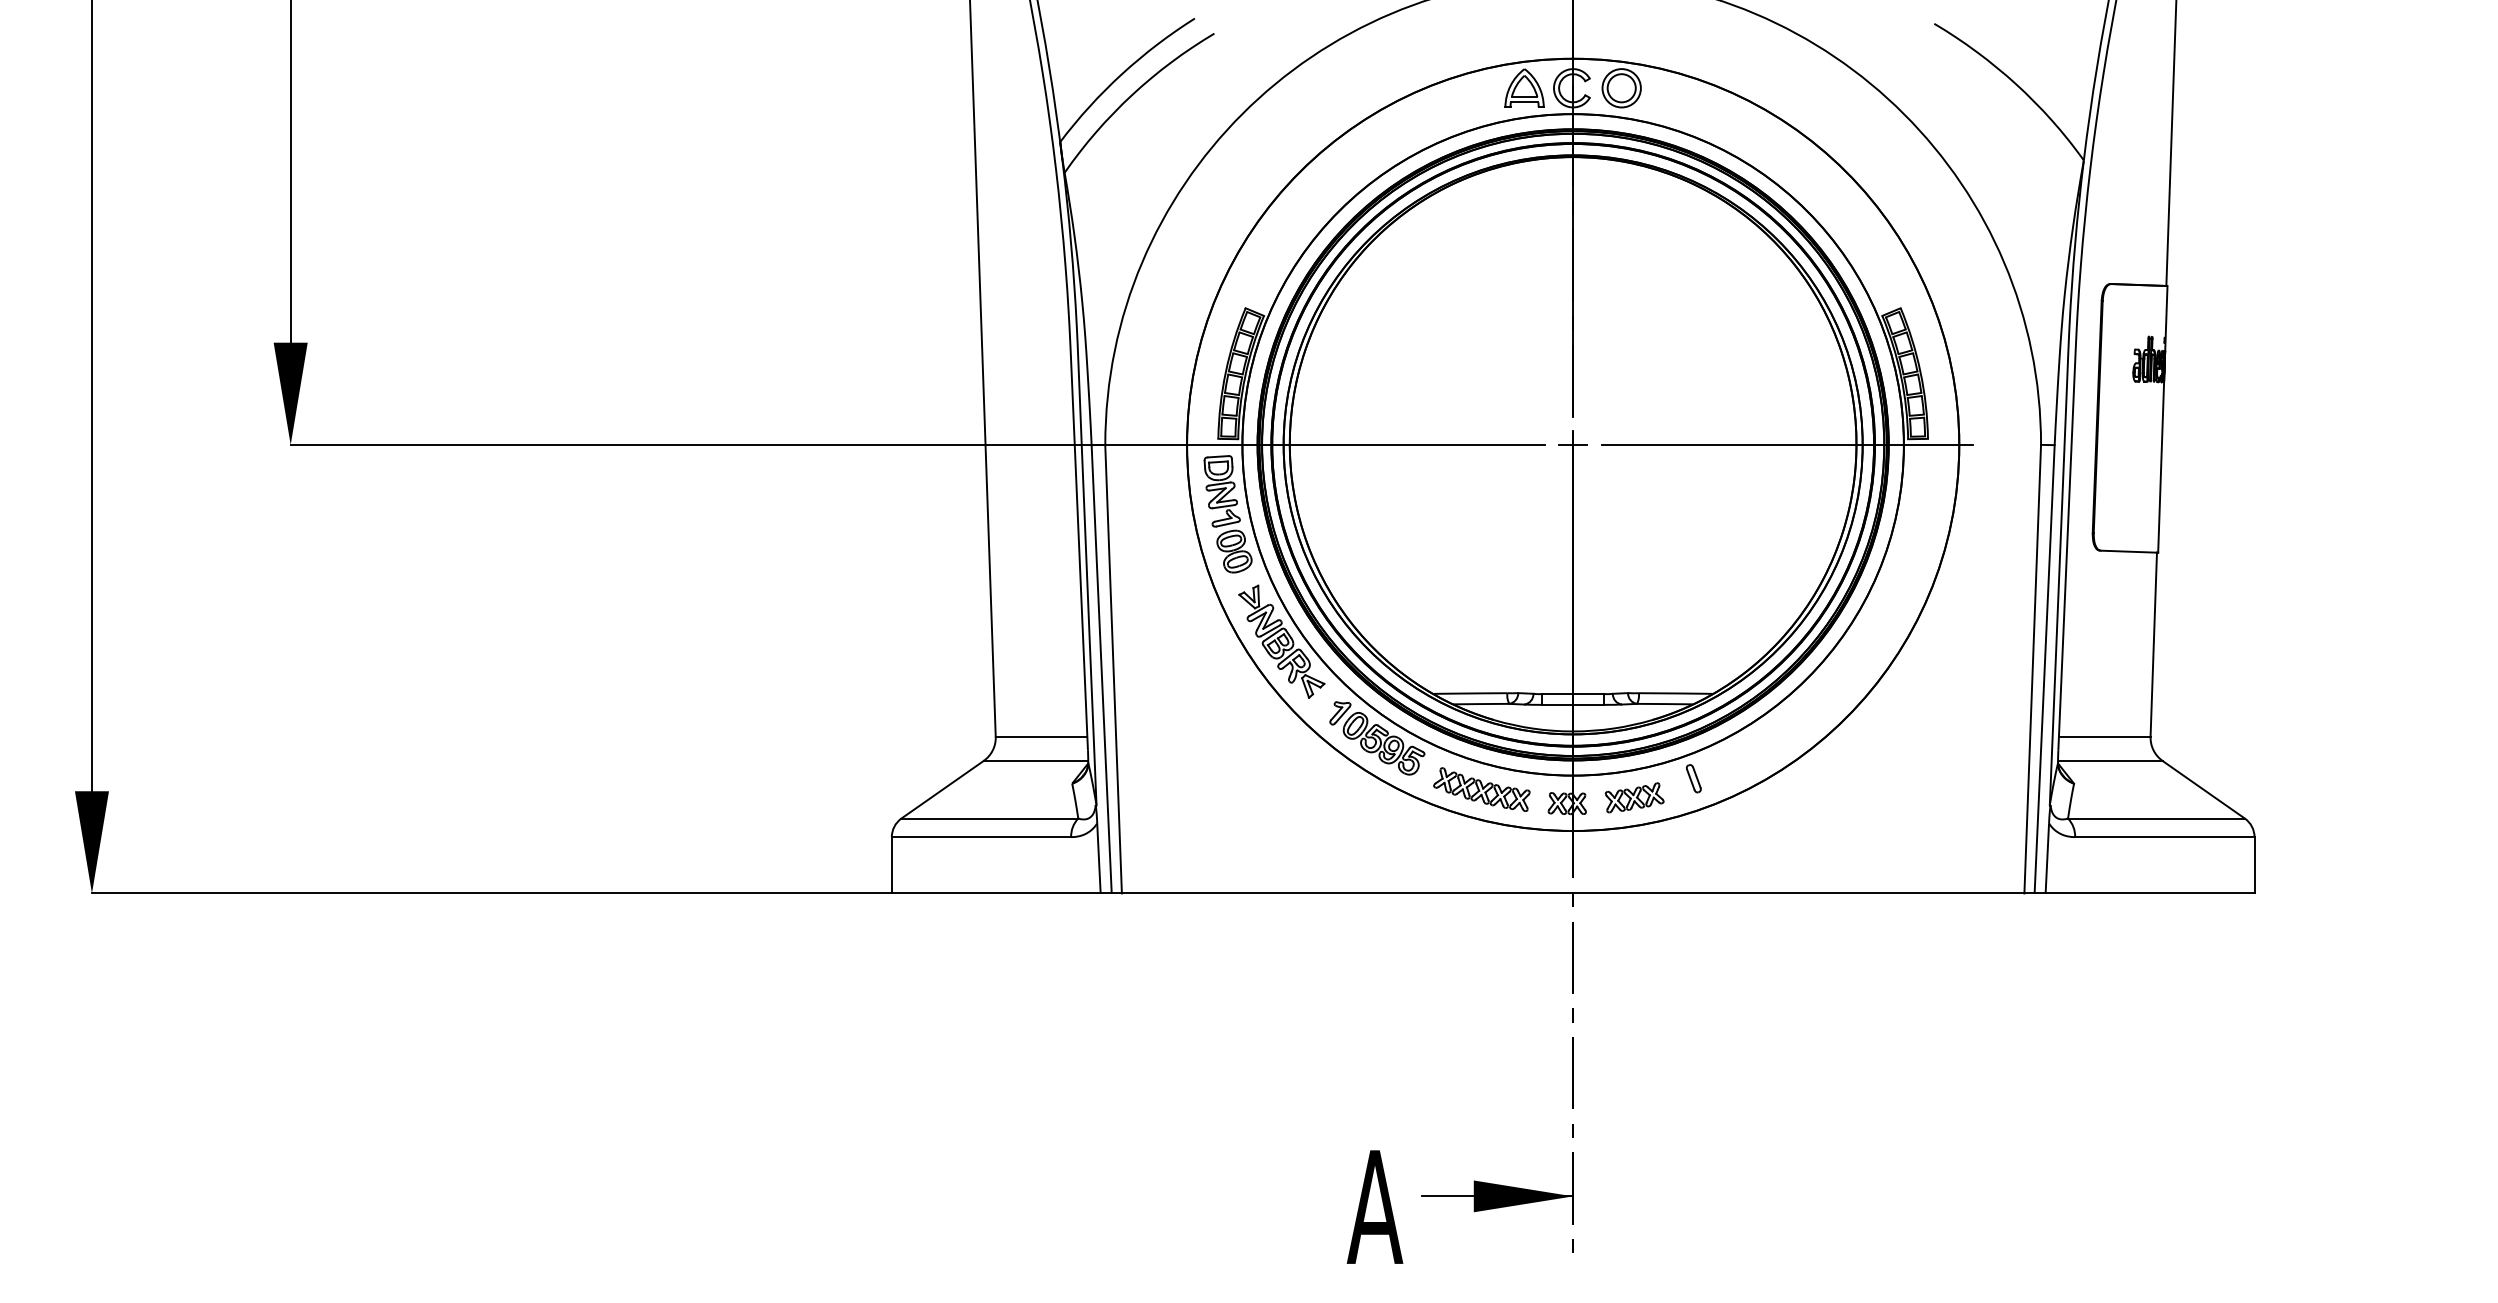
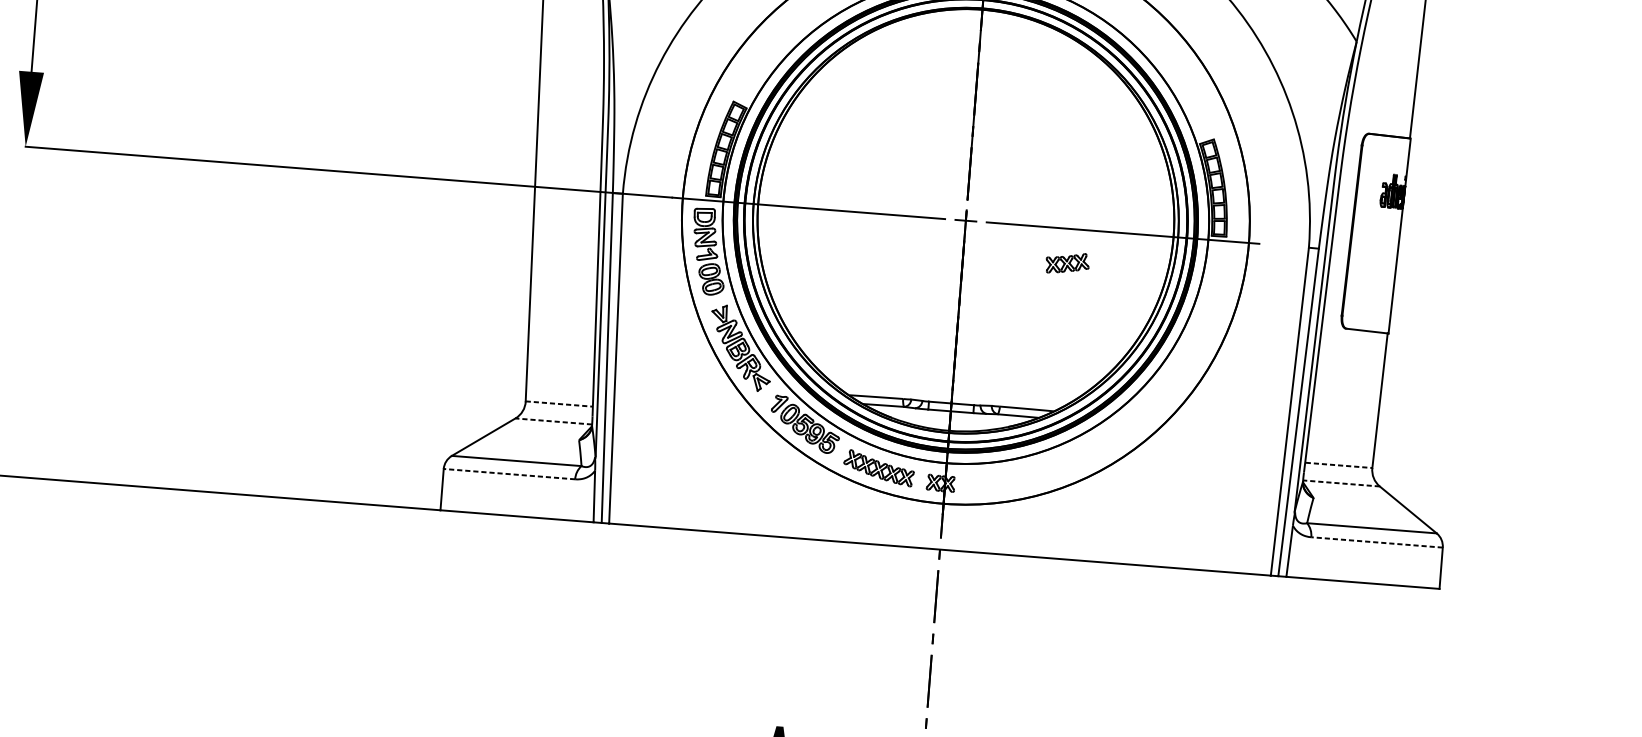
line: (1041, 736) -> (559, 403), solid -> dashed
line: (2105, 736) -> (1339, 465), solid -> dashed
line: (1035, 761) -> (553, 421), solid -> dashed
line: (2110, 761) -> (1341, 483), solid -> dashed
part: (1693, 778) -> (1034, 472), removed
part: (1634, 797) -> (1067, 263), moved
line: (981, 837) -> (509, 474), solid -> dashed
line: (2164, 837) -> (1376, 542), solid -> dashed

